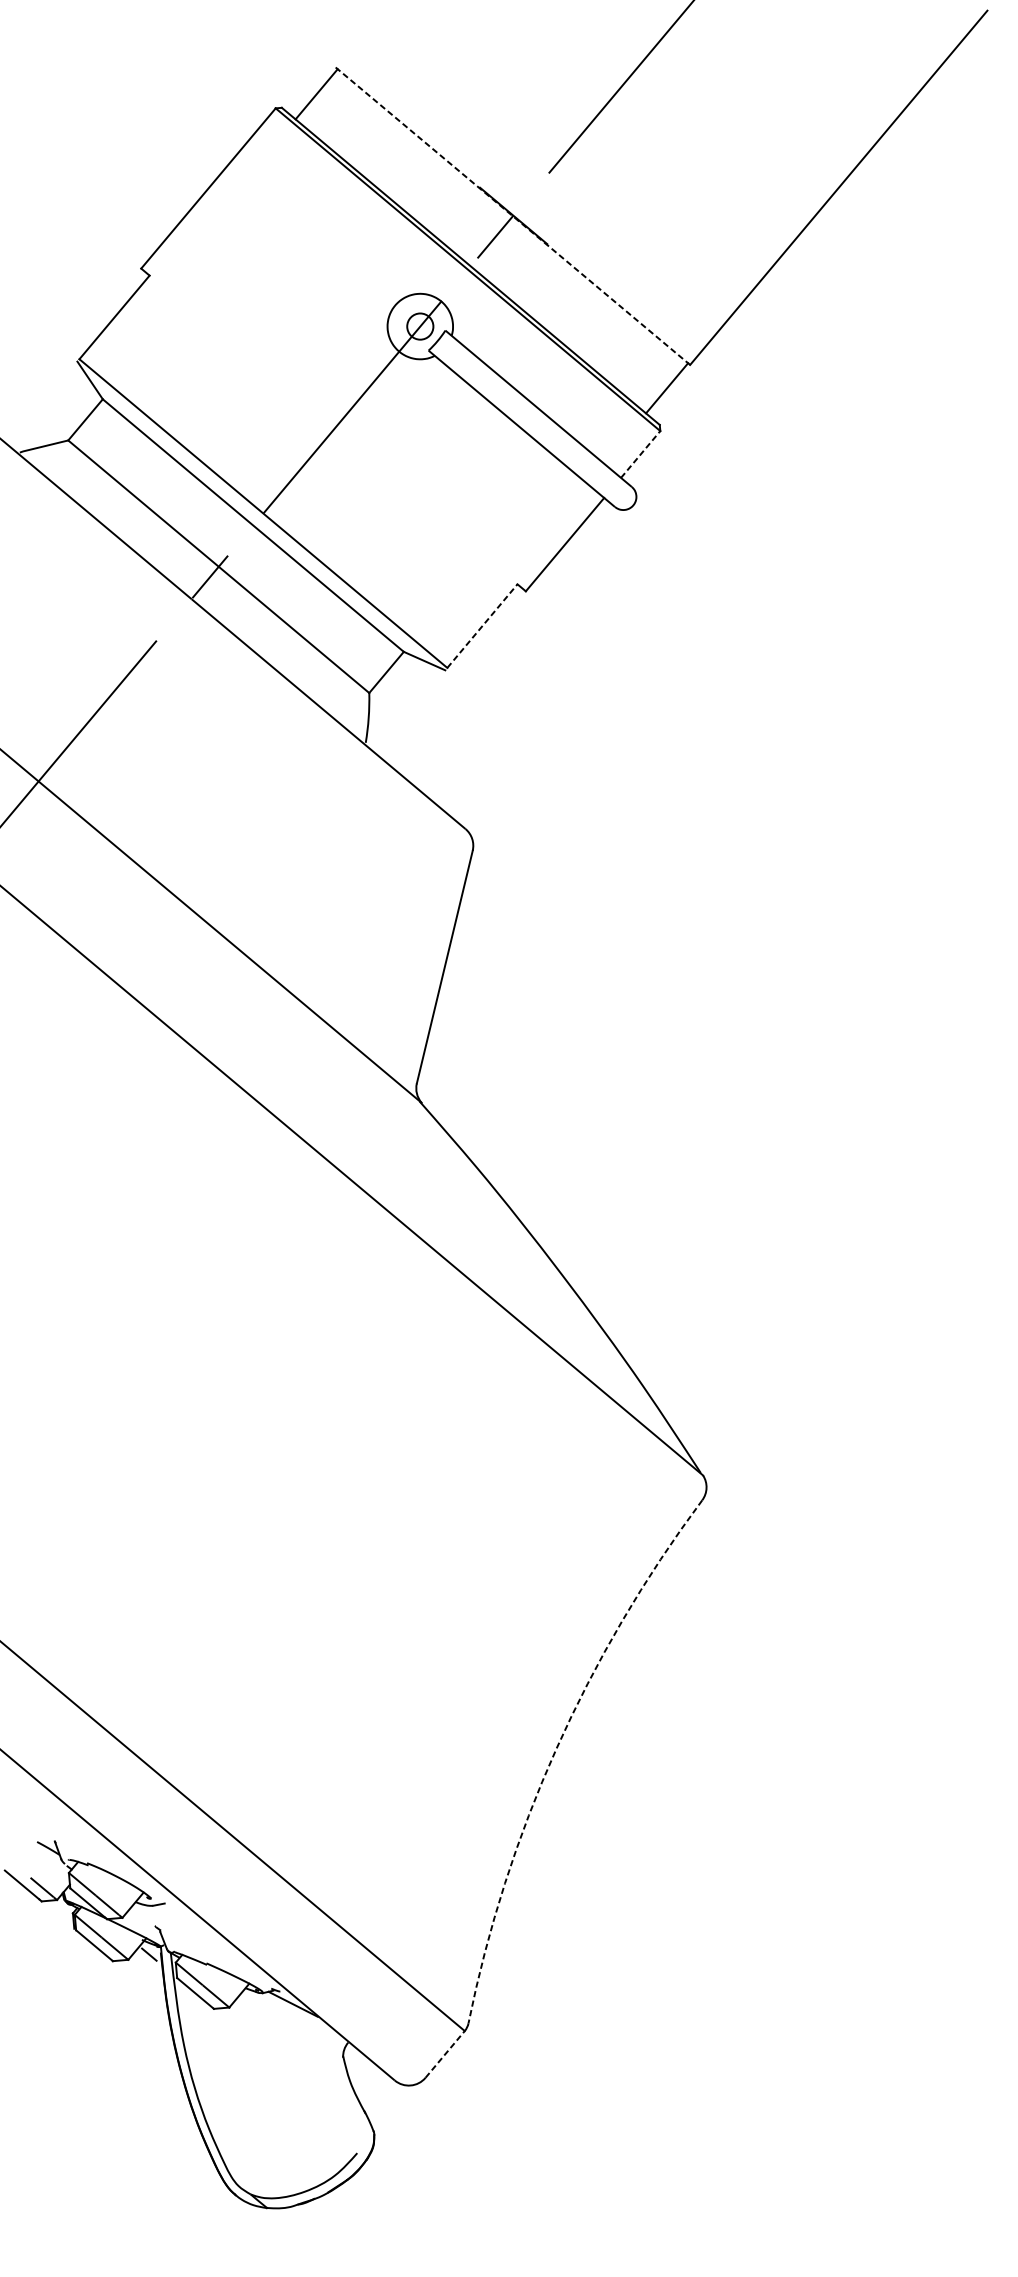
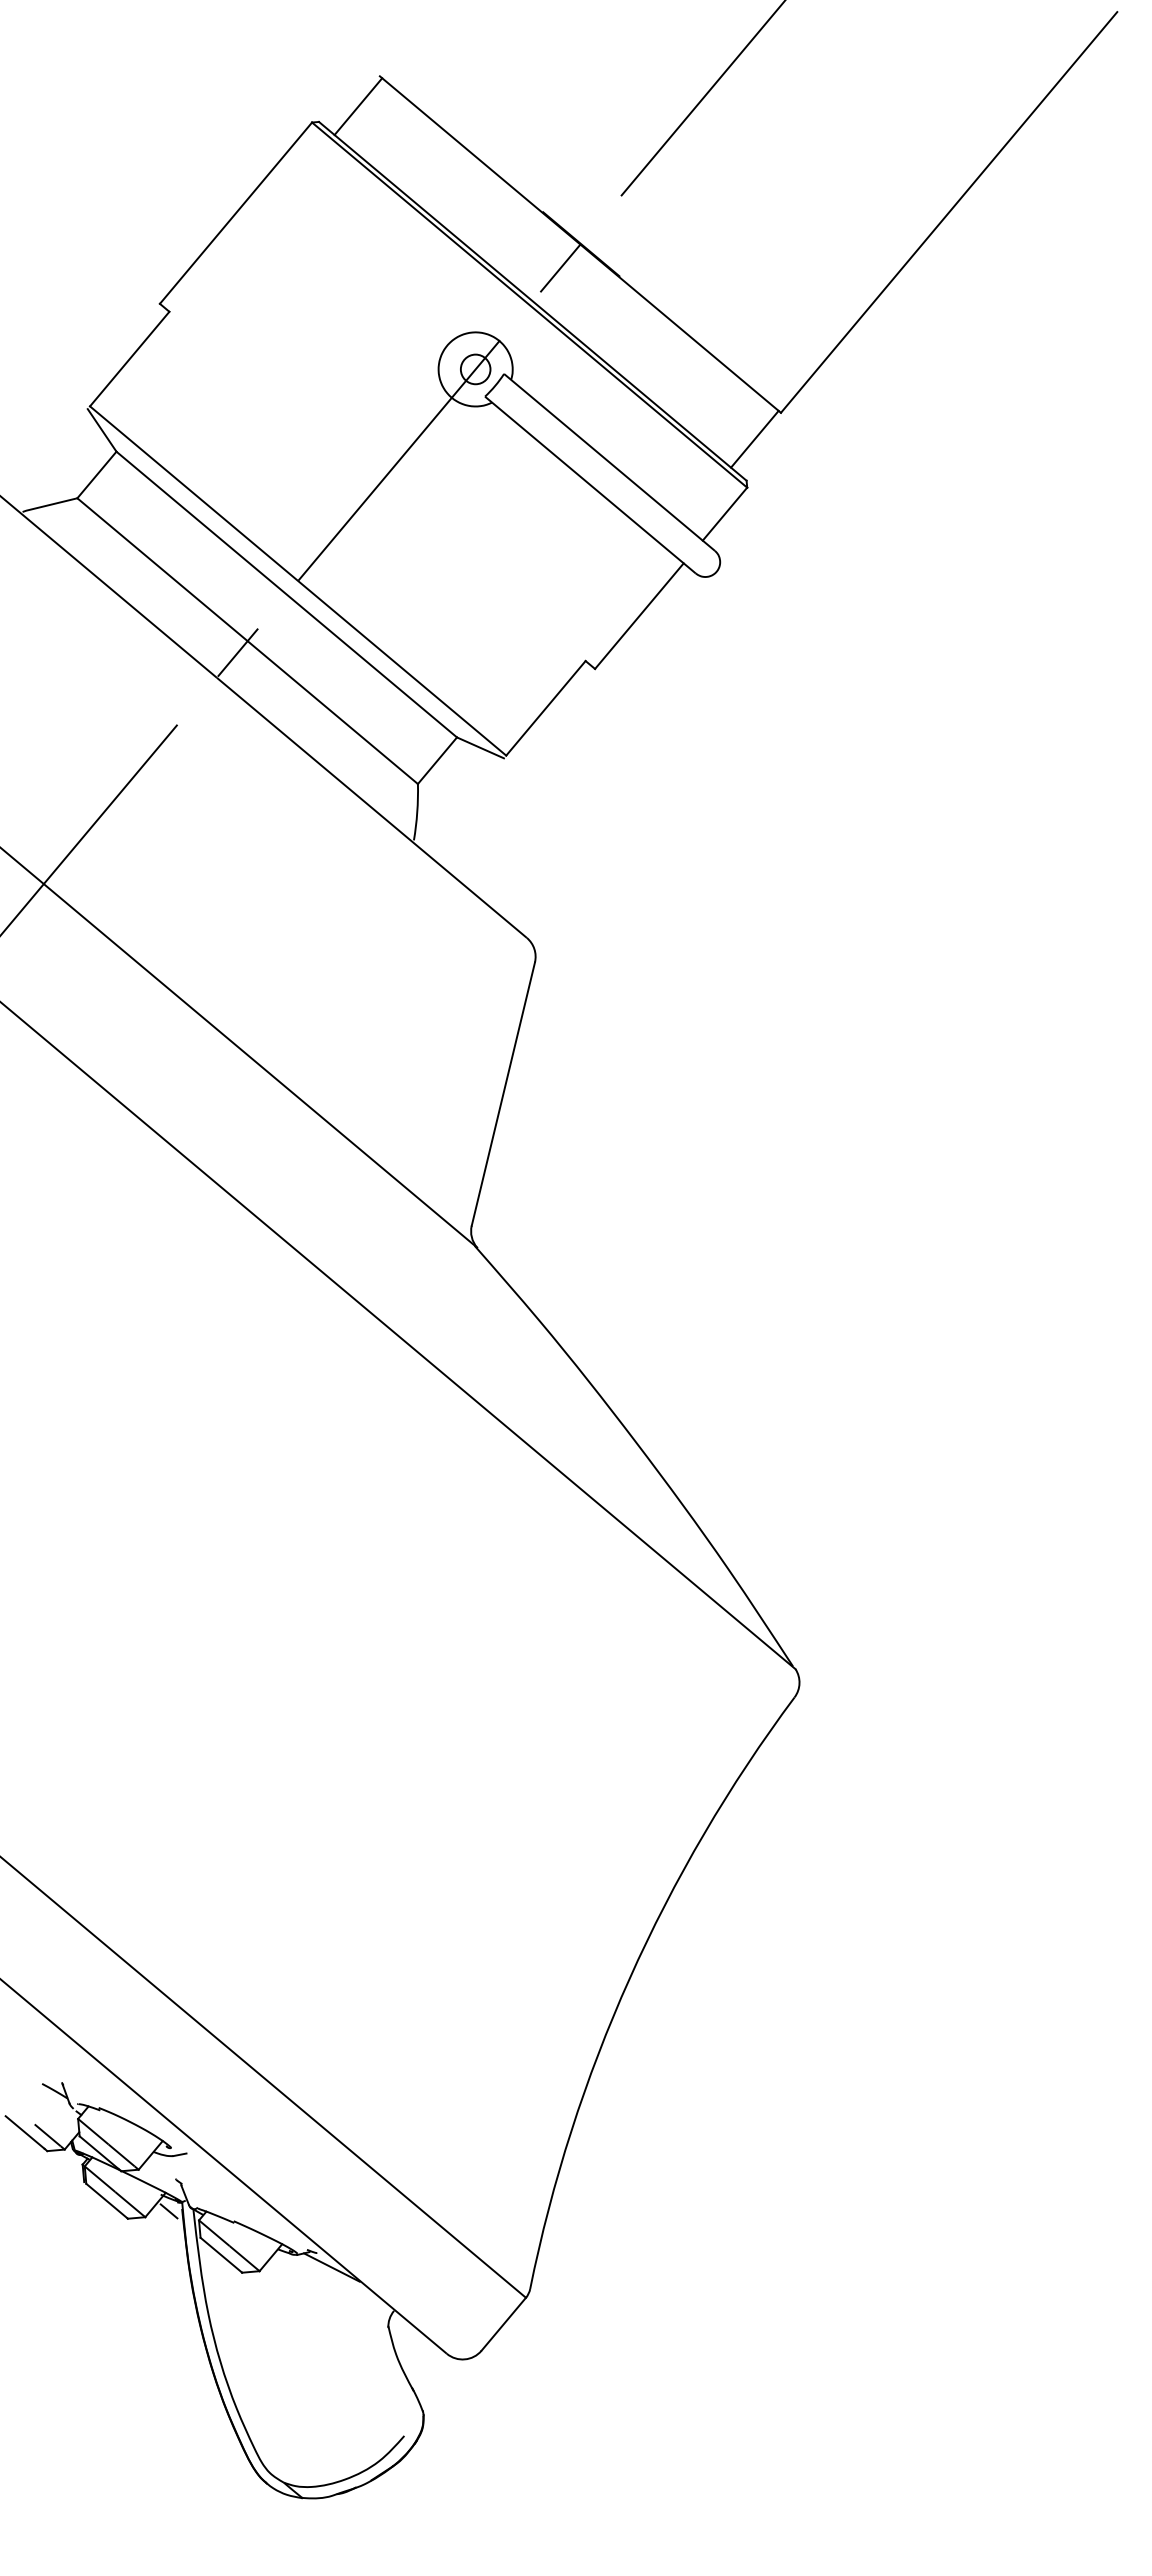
line: (512, 216) -> (580, 244), dashed -> solid
line: (640, 454) -> (724, 514), dashed -> solid
line: (482, 626) -> (545, 708), dashed -> solid
arc: (556, 1748) -> (629, 1978), dashed -> solid
line: (444, 2054) -> (503, 2324), dashed -> solid

